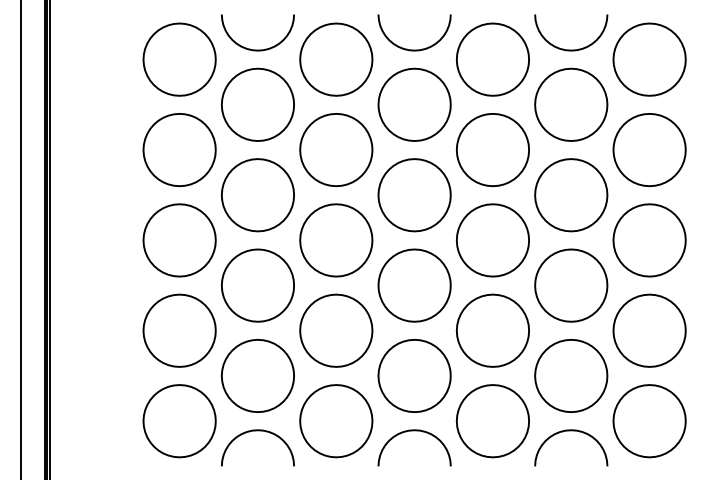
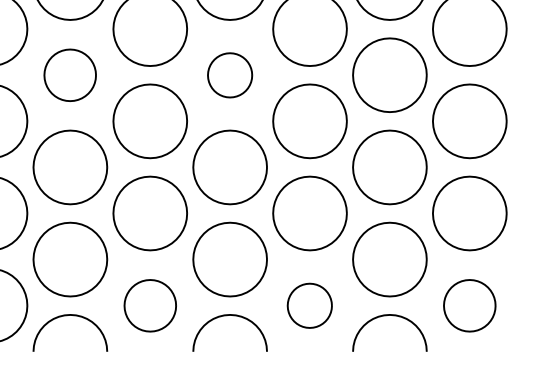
part: (257, 195) -> (69, 75), size x0.7
part: (414, 195) -> (230, 75), size x0.6
part: (336, 421) -> (150, 306), size x0.7
part: (492, 421) -> (309, 306), size x0.6
part: (649, 421) -> (469, 306), size x0.7

